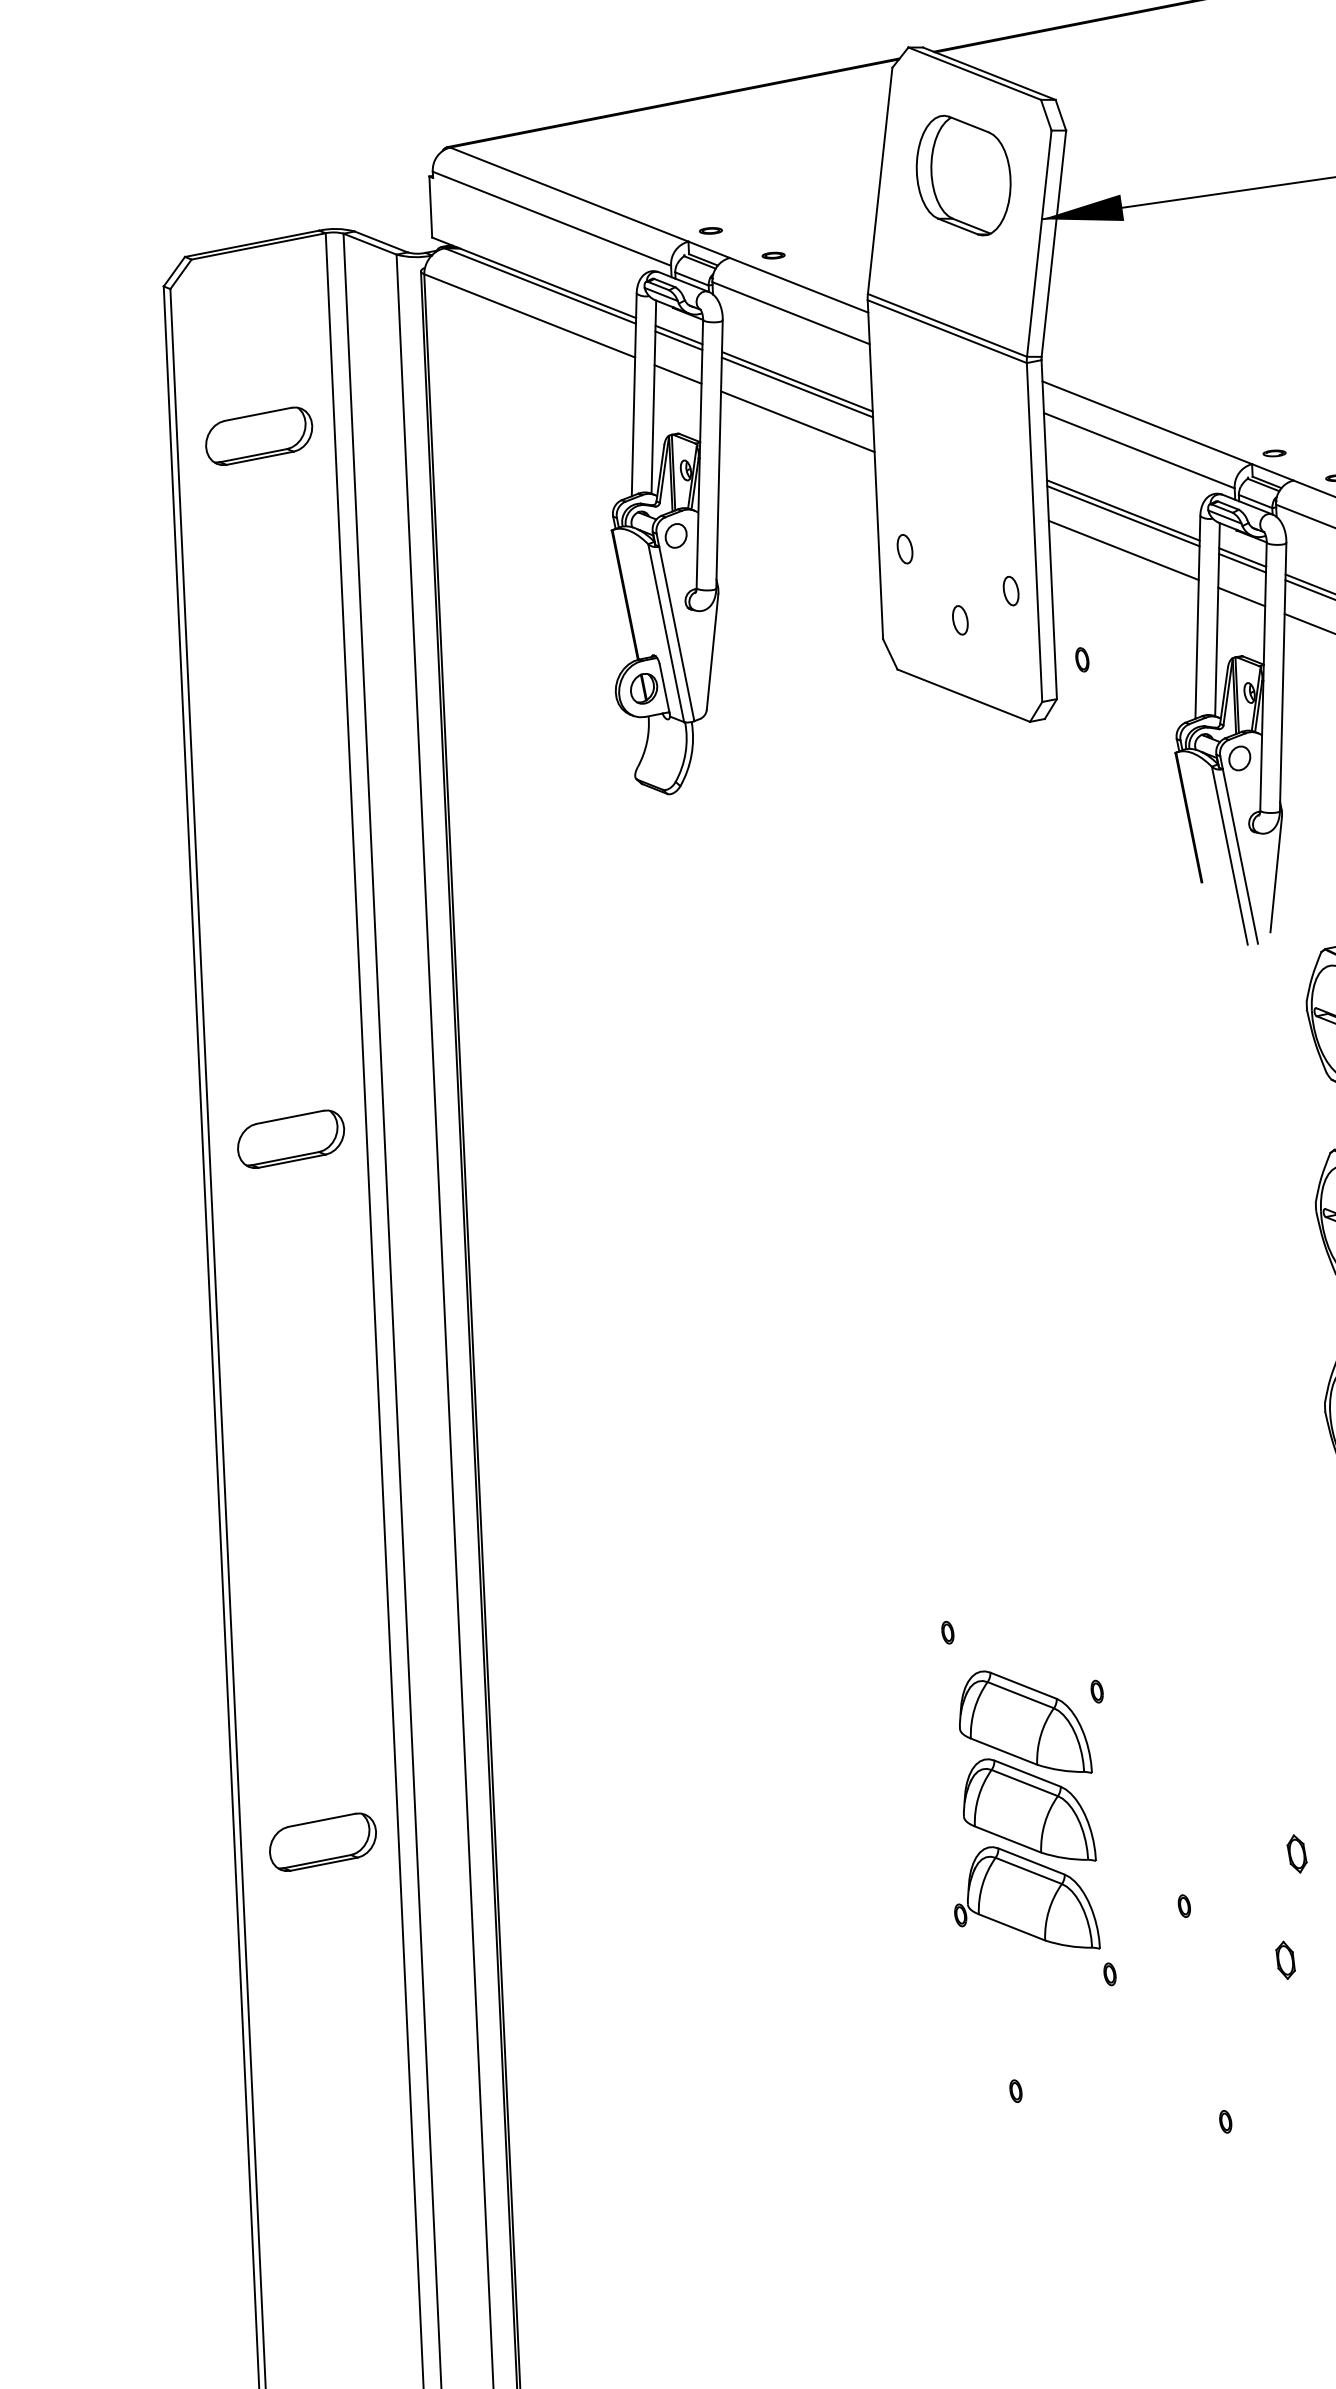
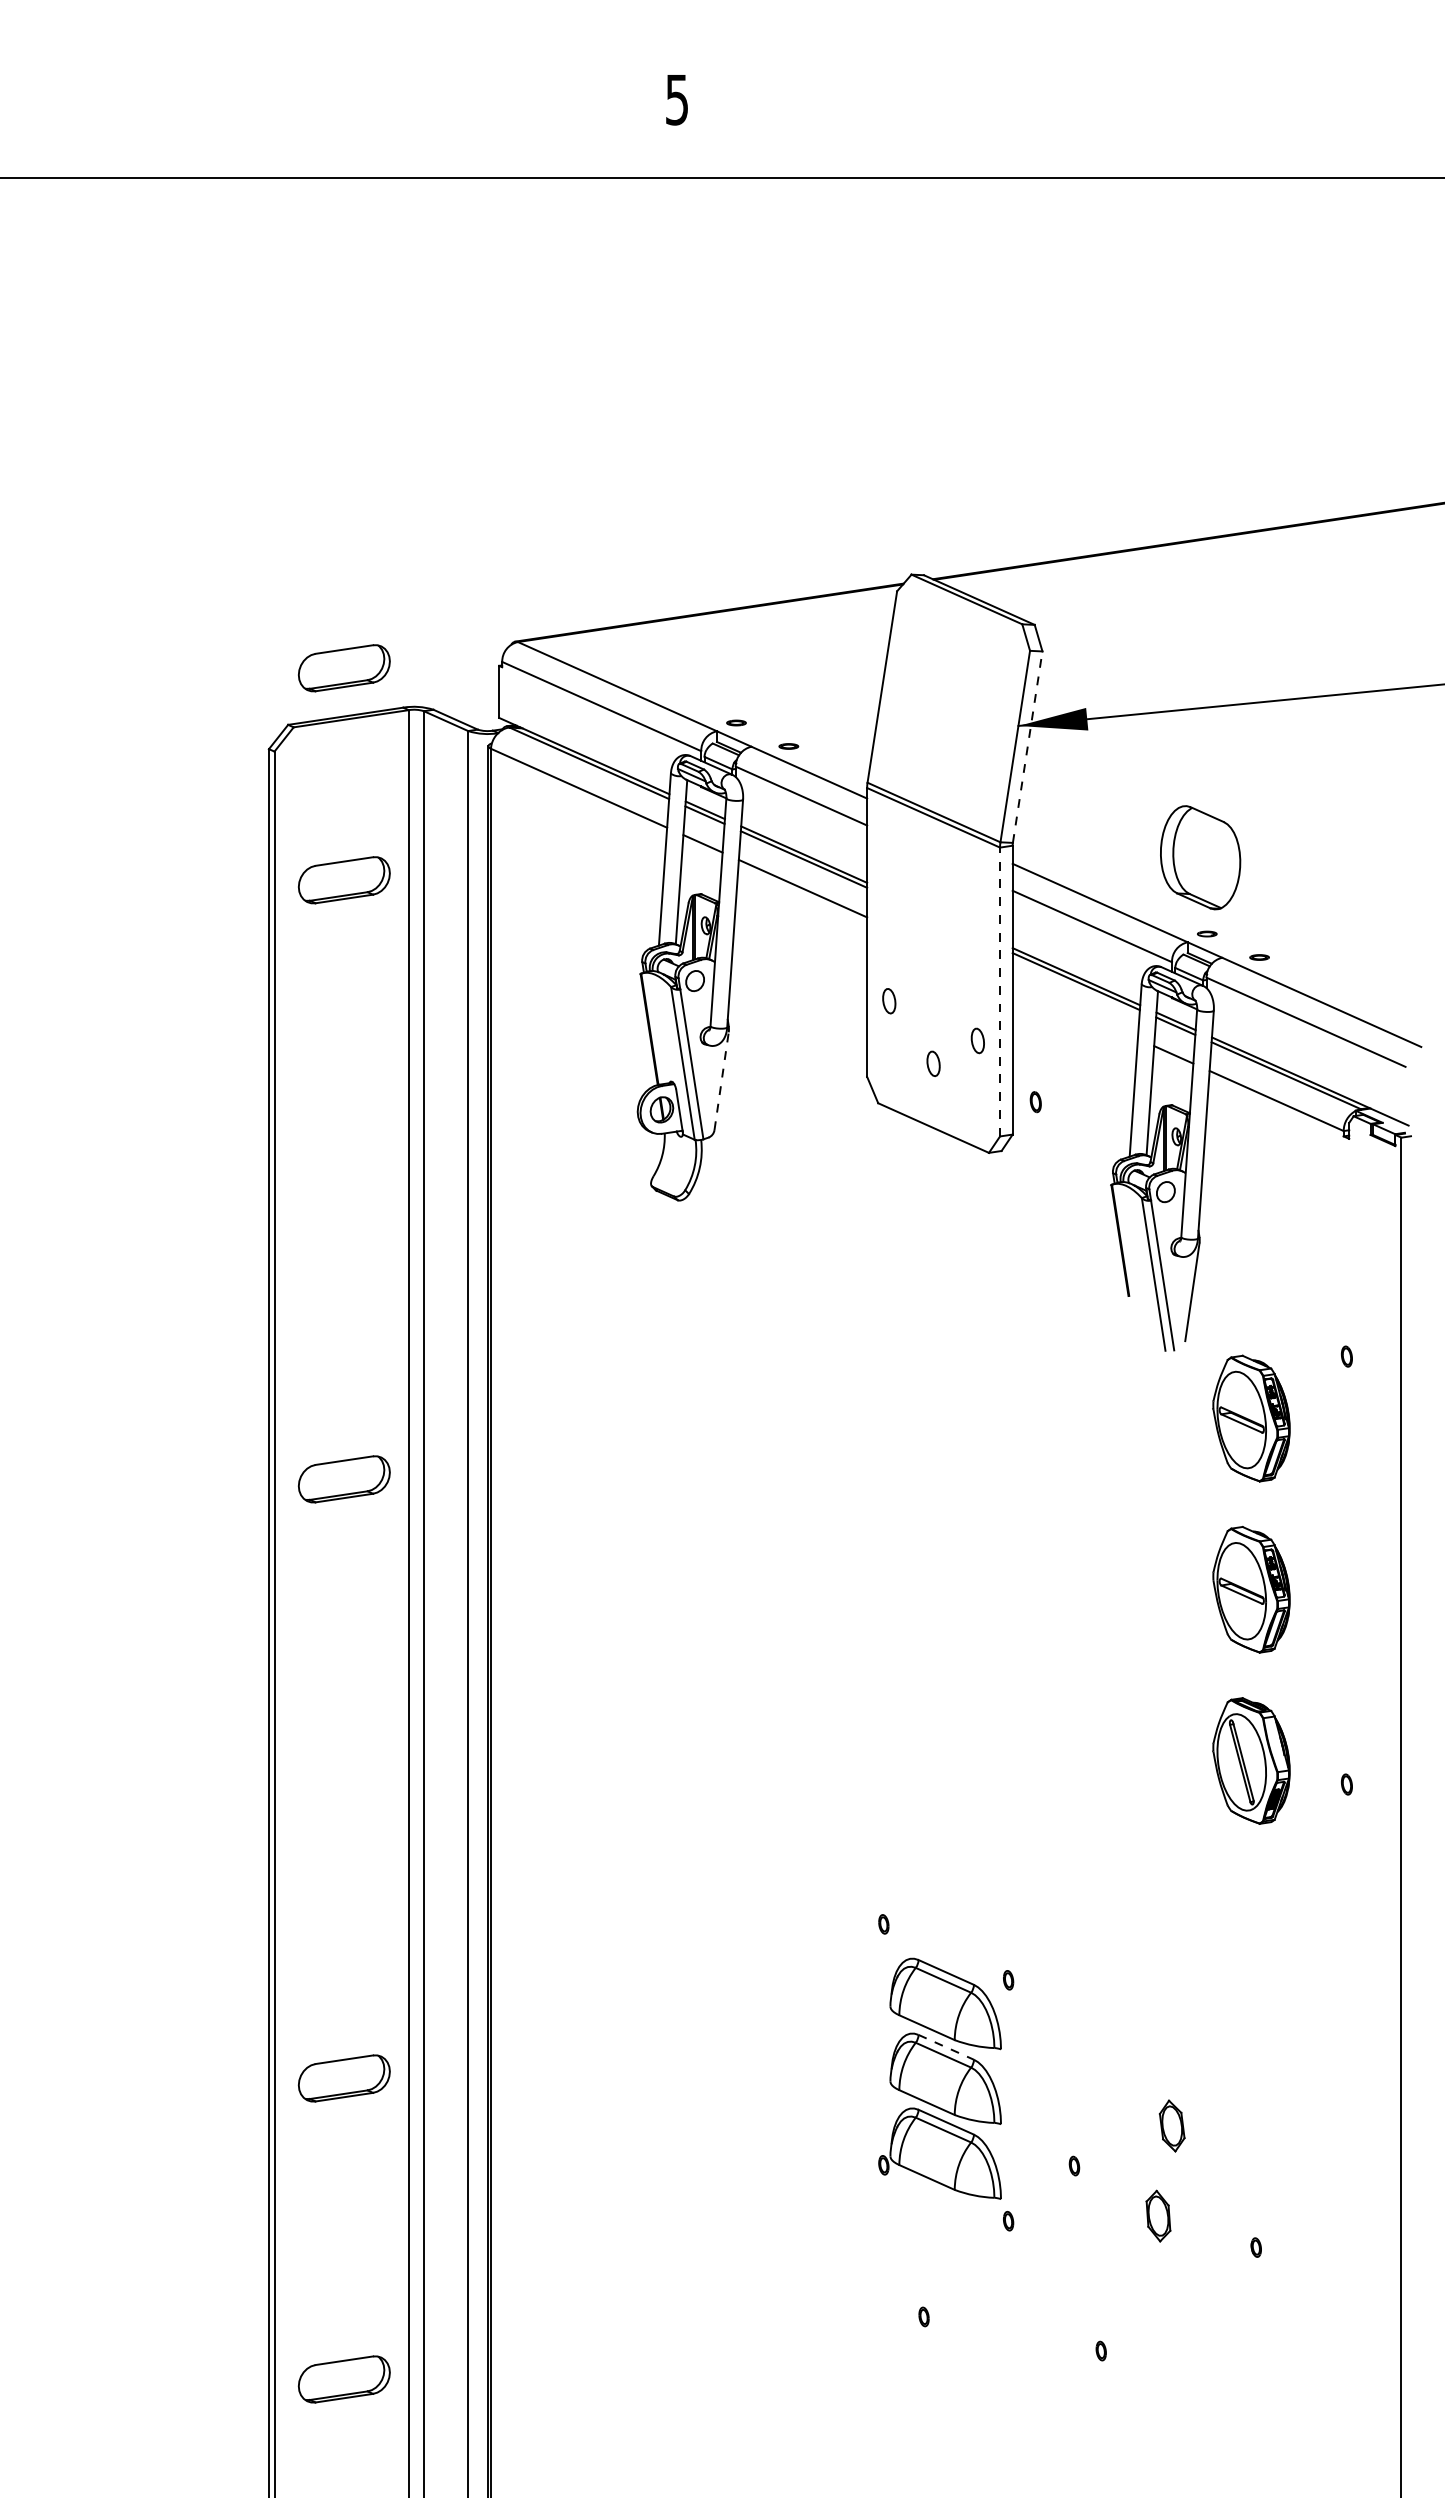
part: (963, 175) -> (1200, 857), moved
part: (248, 187) -> (344, 668), added
line: (1053, 244) -> (1027, 747), solid -> dashed
line: (1035, 531) -> (1000, 991), solid -> dashed
line: (1122, 550) -> (1074, 1010), removed
line: (712, 651) -> (721, 1080), solid -> dashed
line: (1027, 1773) -> (946, 2047), solid -> dashed
part: (1297, 1853) -> (1172, 2125), size x1.6
part: (1285, 1959) -> (1158, 2215), size x1.6
part: (338, 2195) -> (343, 2379), added

